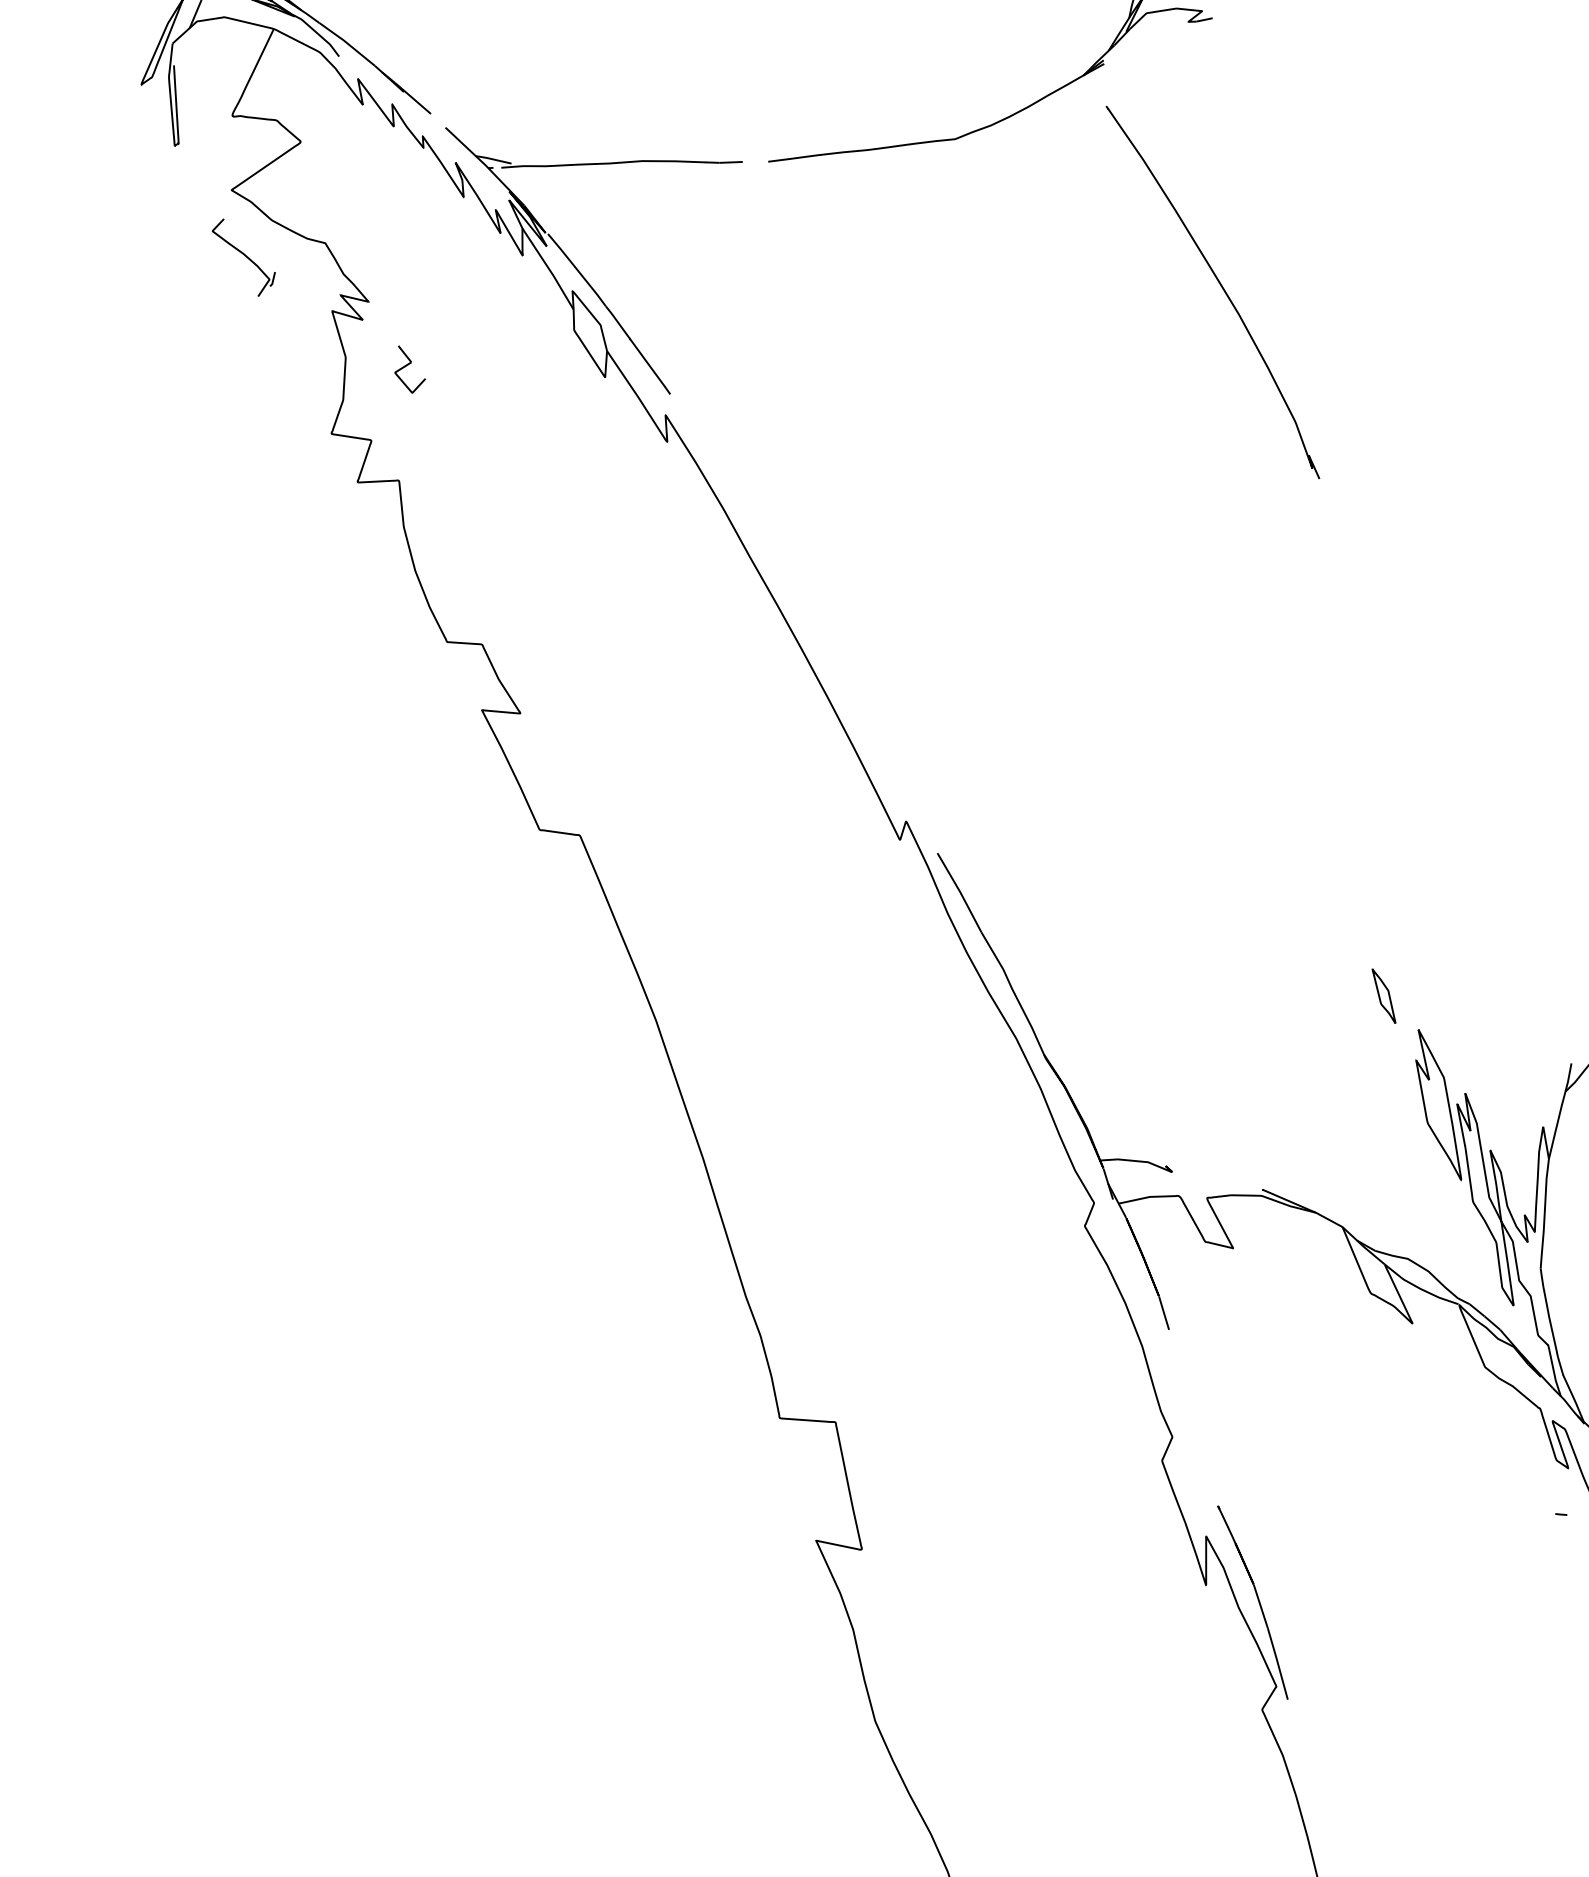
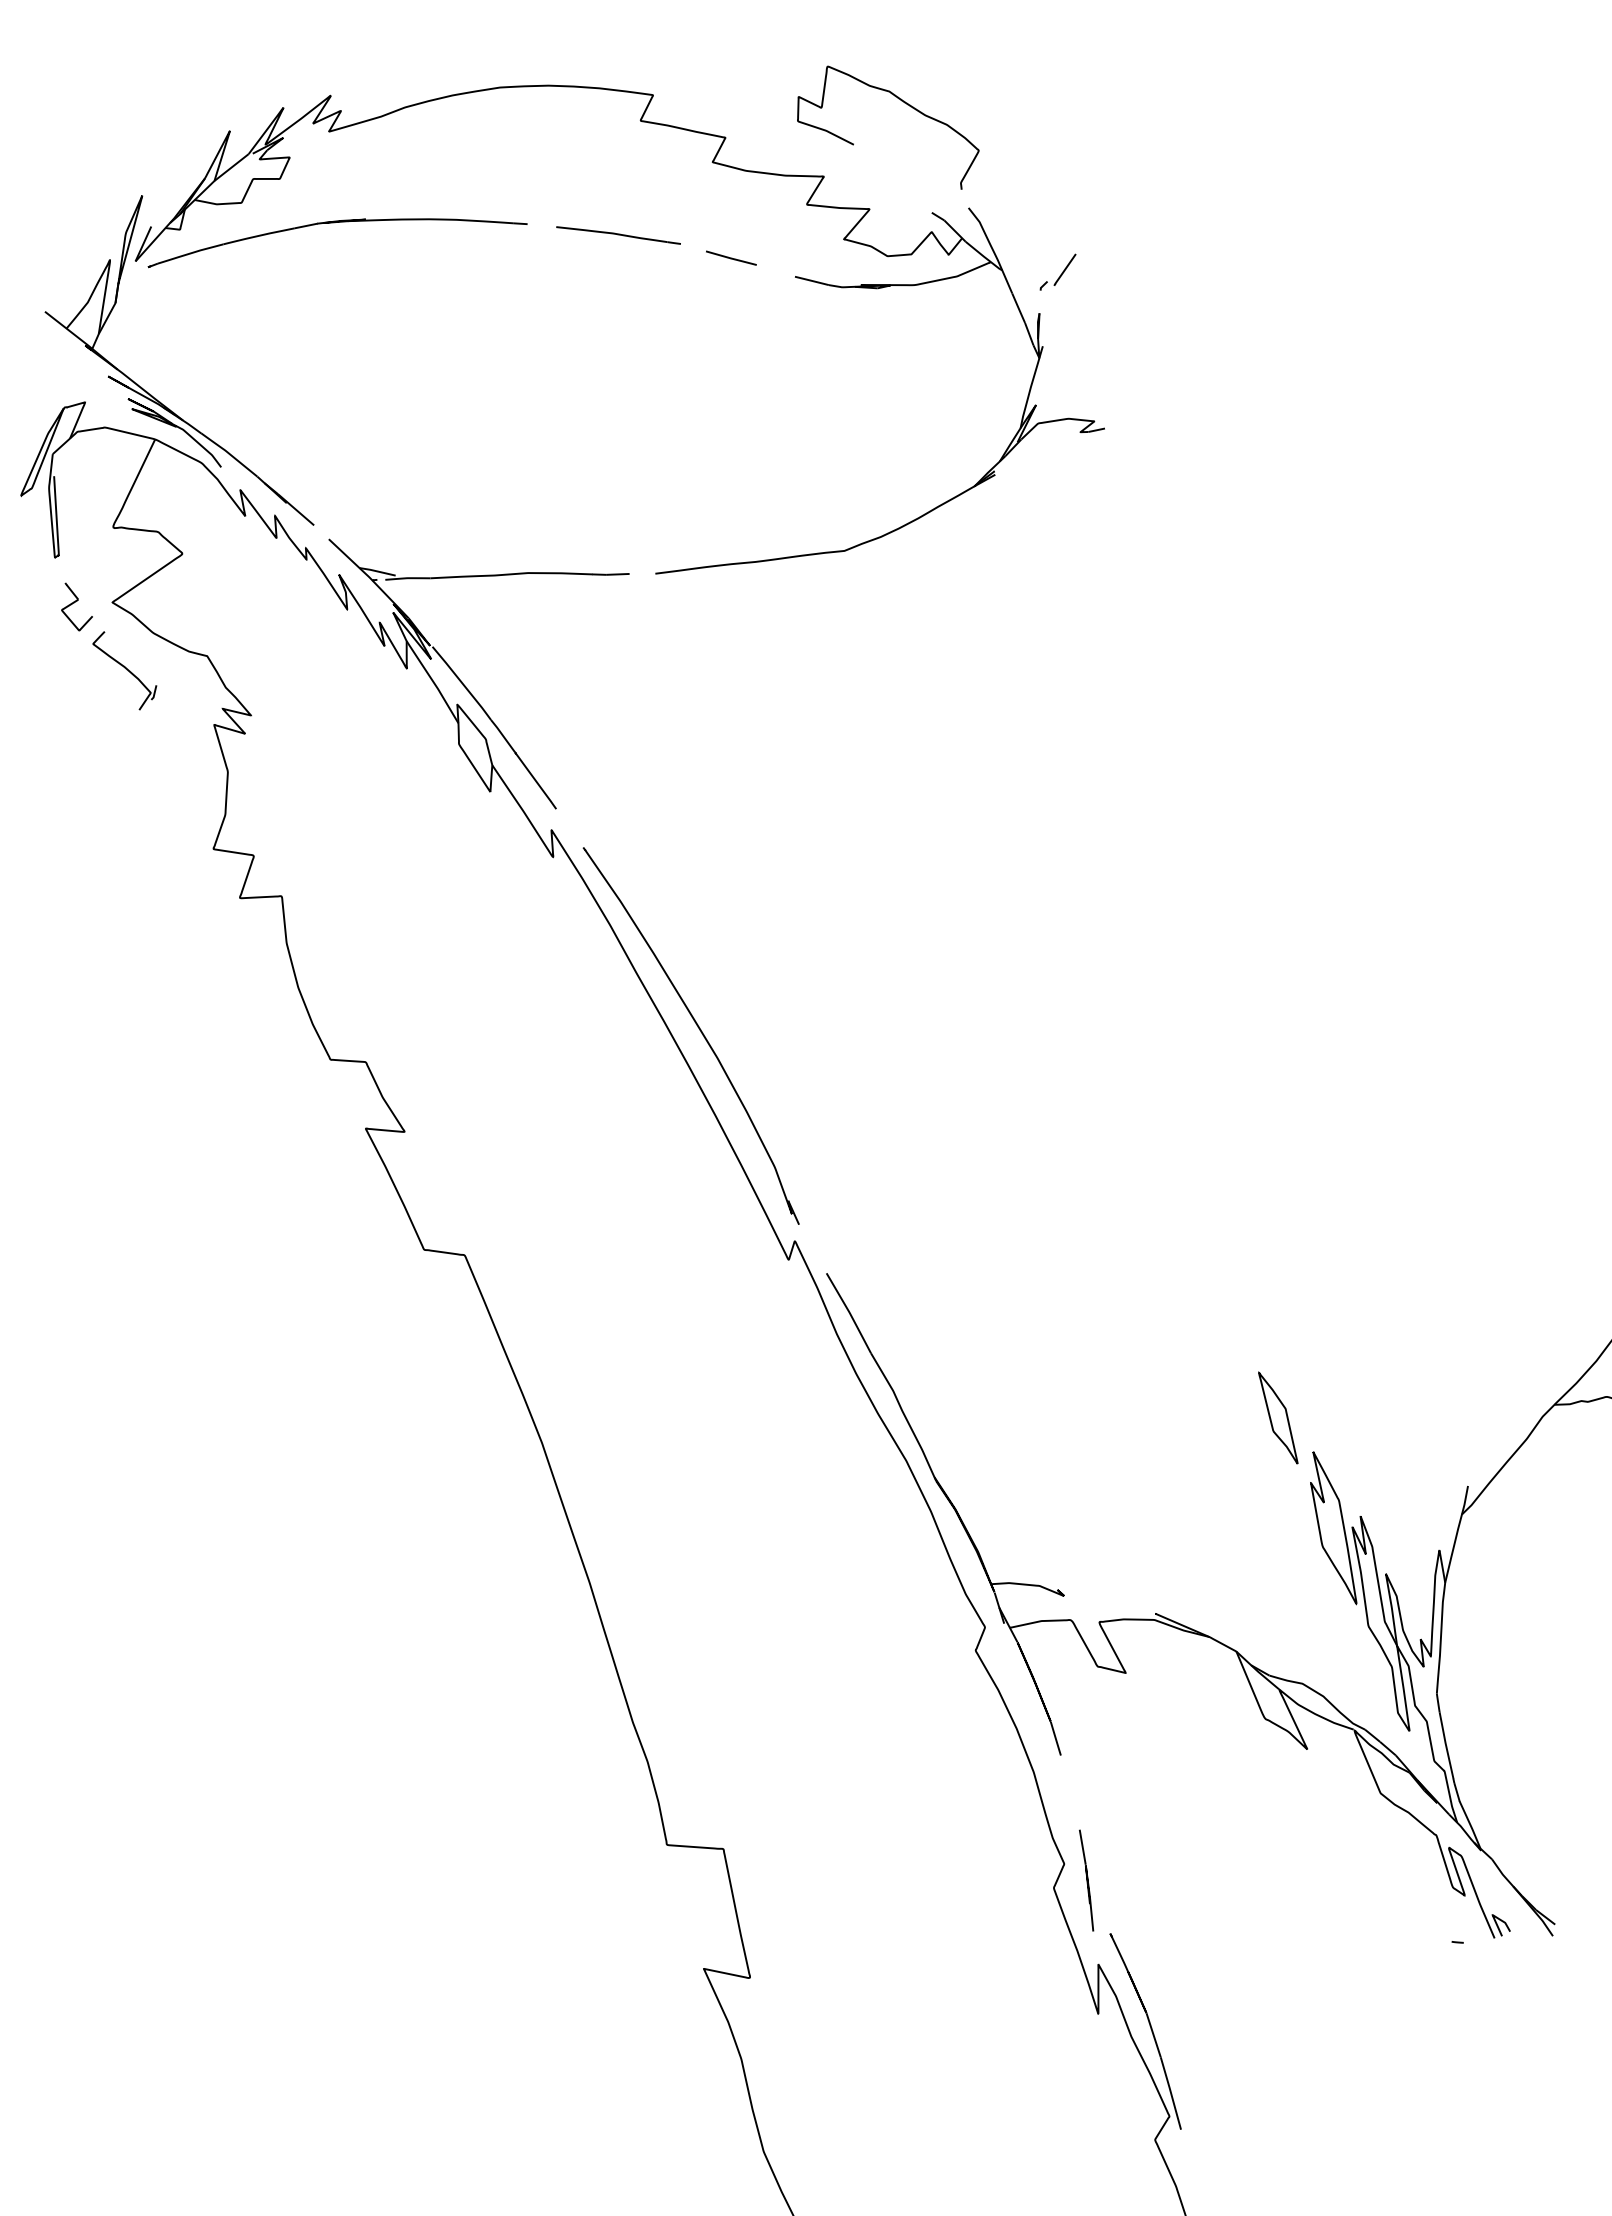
part: (1221, 287) -> (699, 1030), moved
part: (409, 369) -> (76, 606), moved
part: (1384, 995) -> (1278, 1417), size x1.67
line: (1194, 1453) -> (1086, 1880), added

